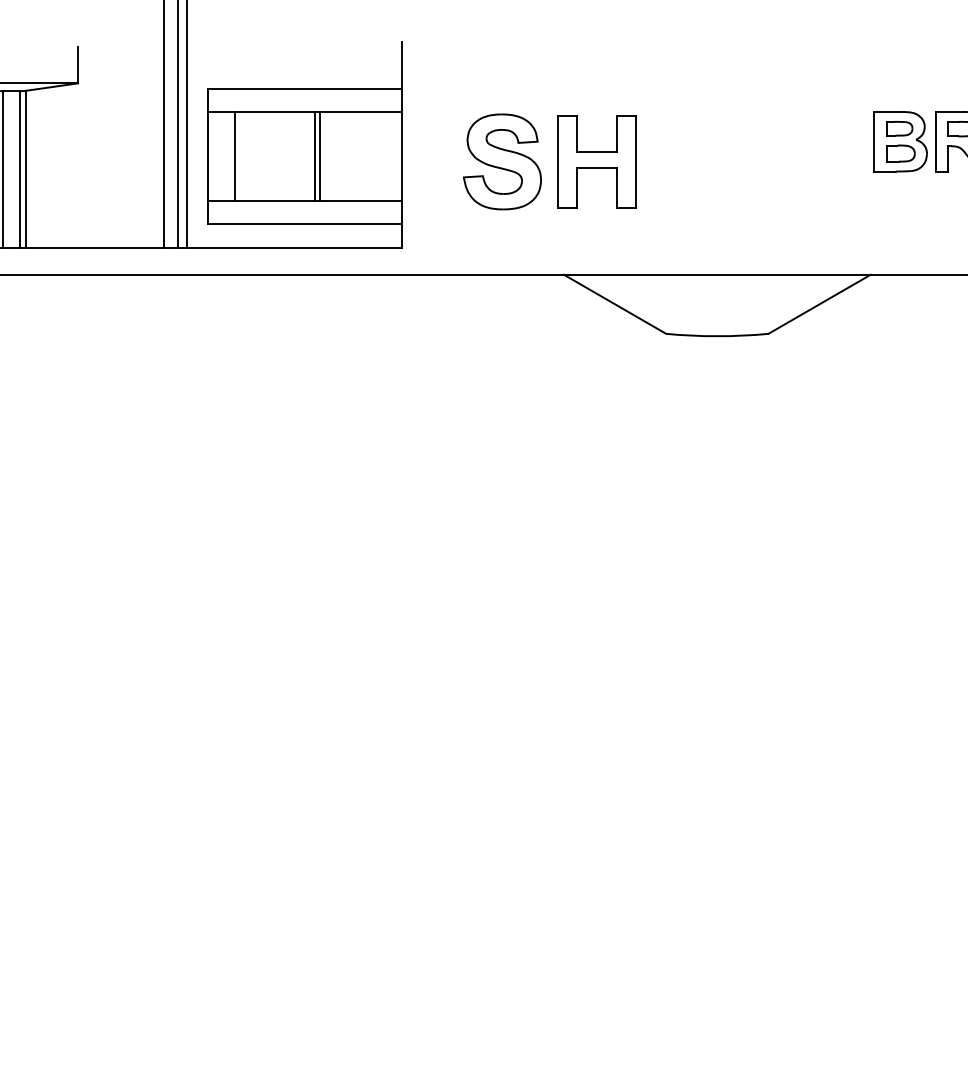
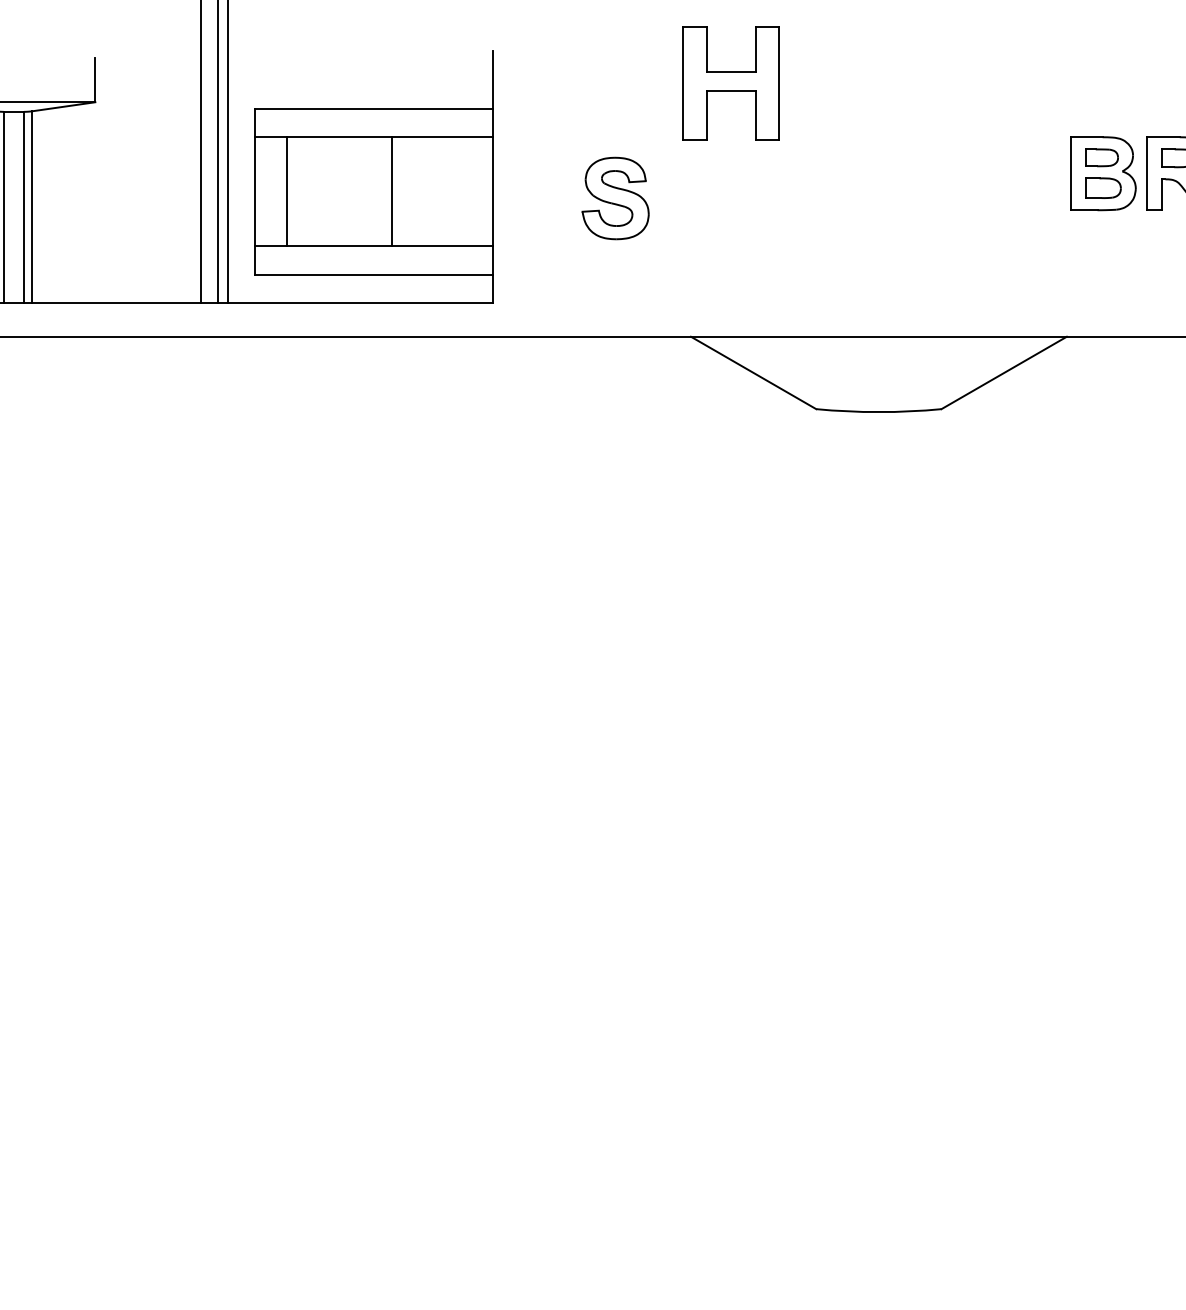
line: (315, 156) -> (386, 191), removed
part: (502, 161) -> (615, 197), size x0.7
part: (596, 161) -> (730, 82), moved

